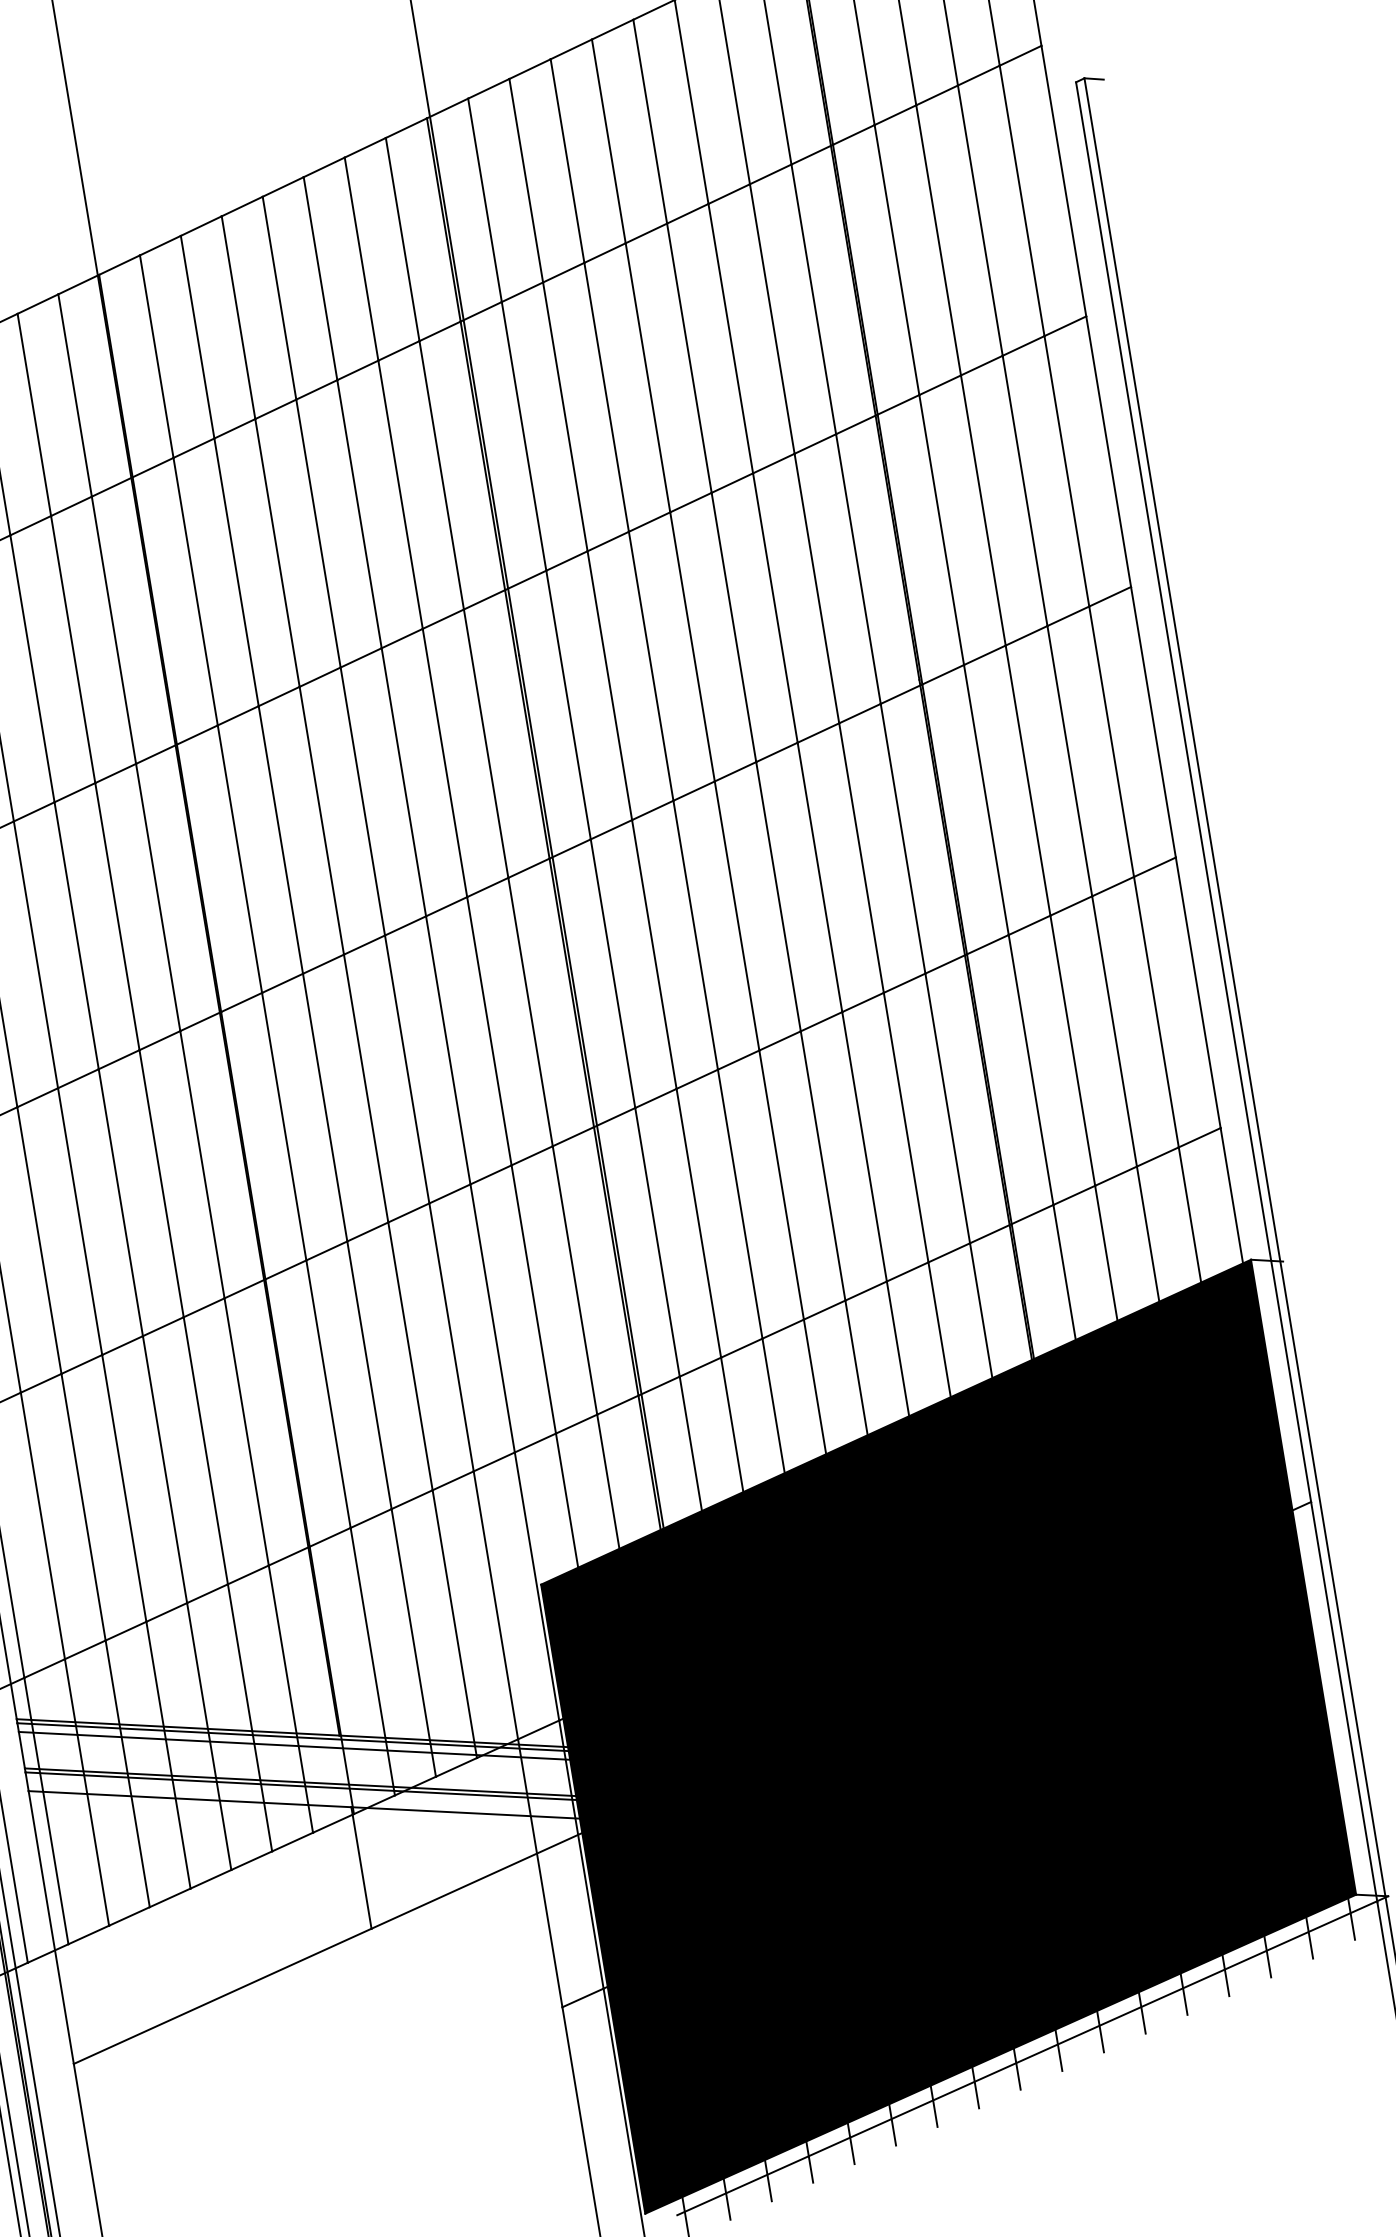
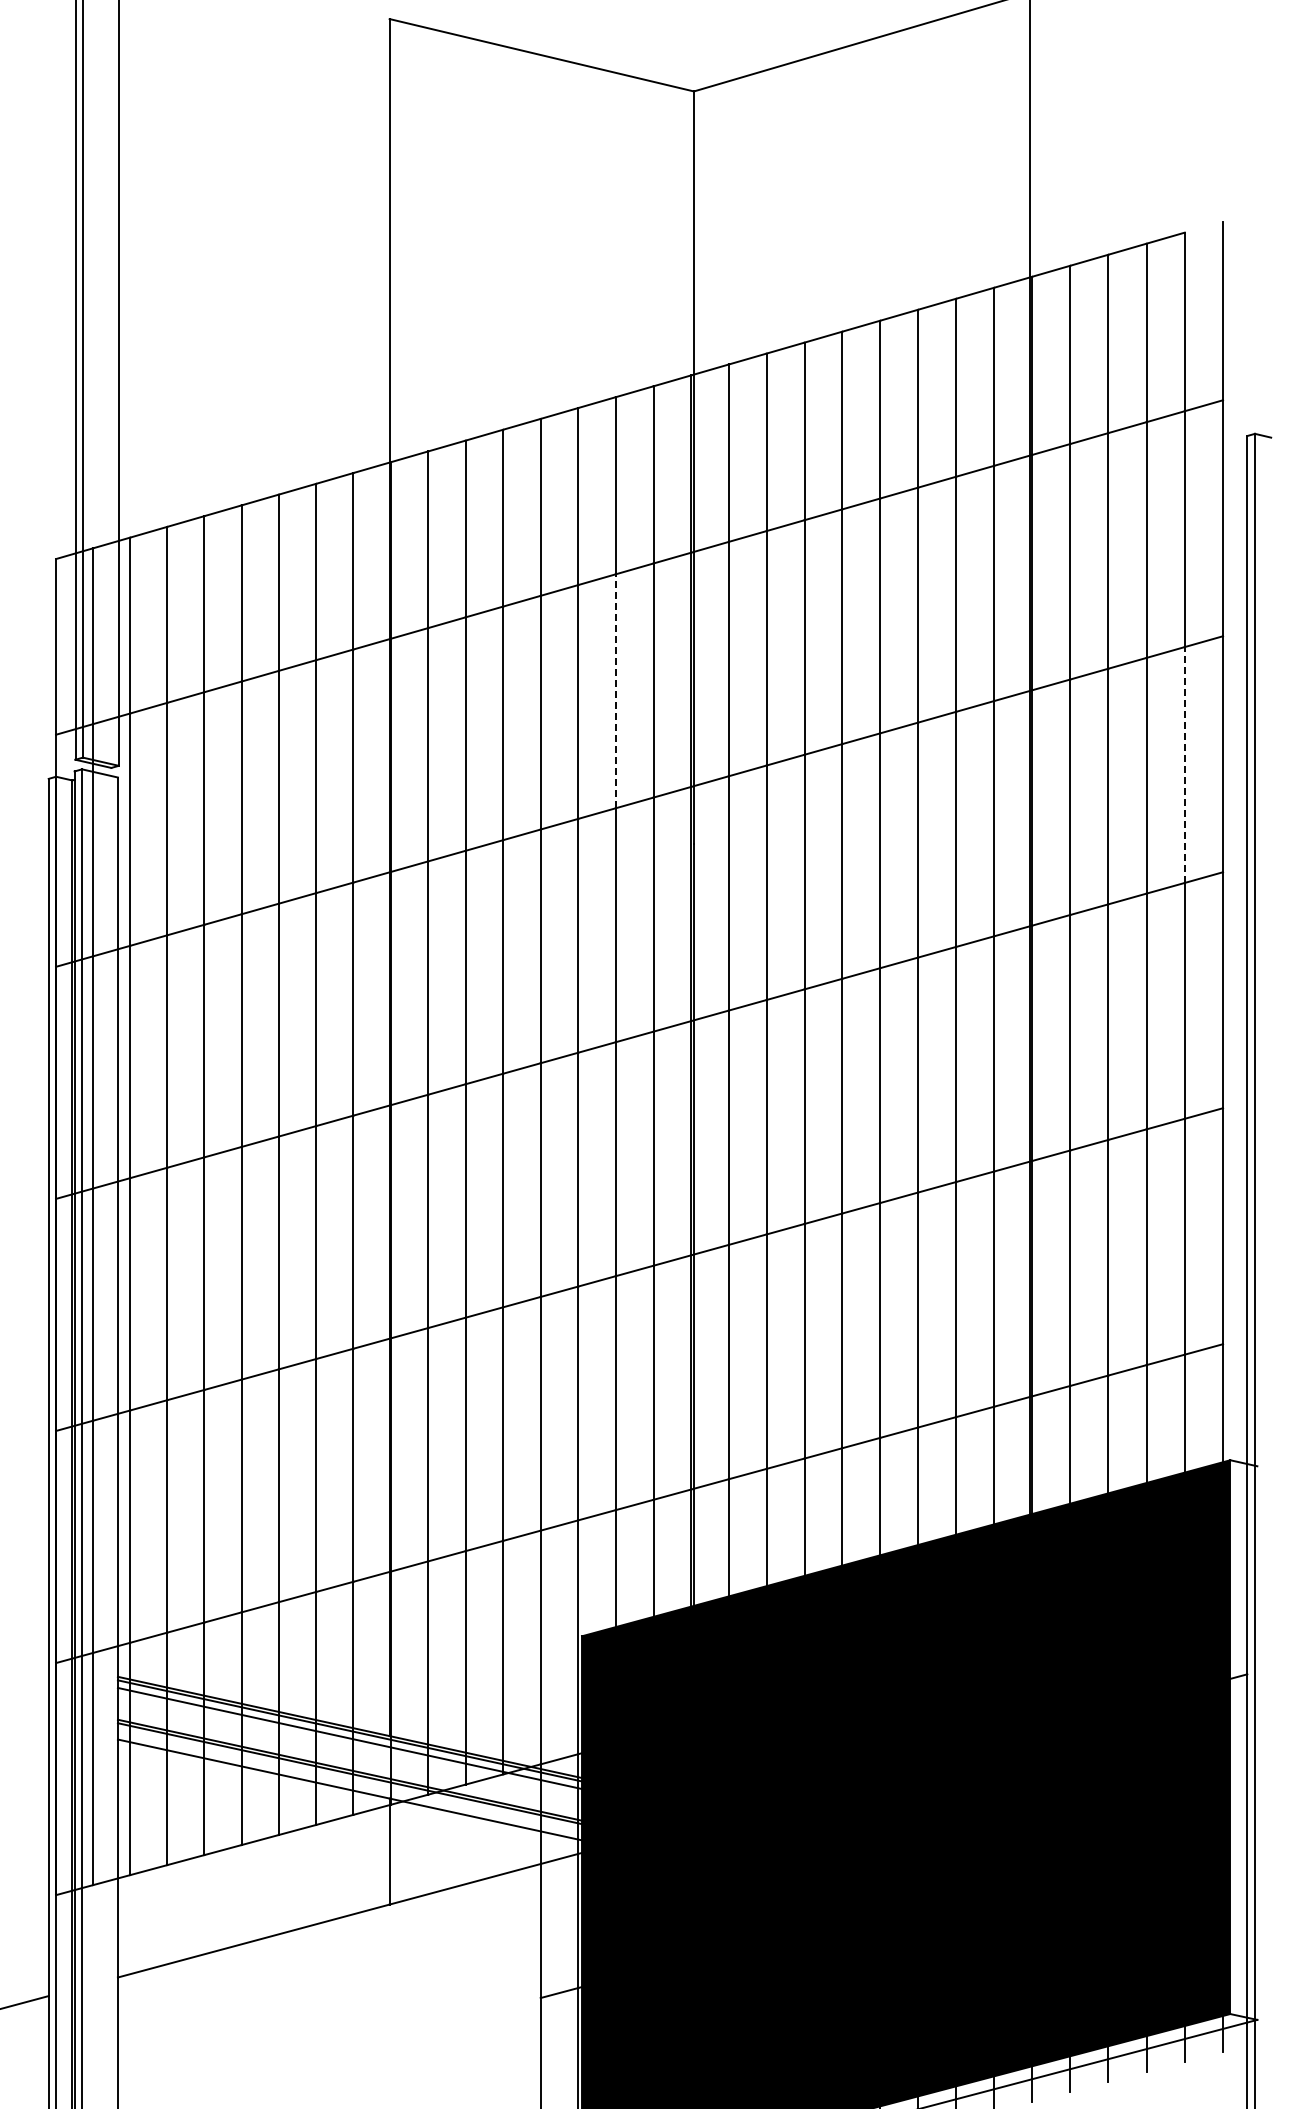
line: (1066, 471) -> (1184, 765), solid -> dashed
line: (400, 495) -> (615, 691), solid -> dashed

